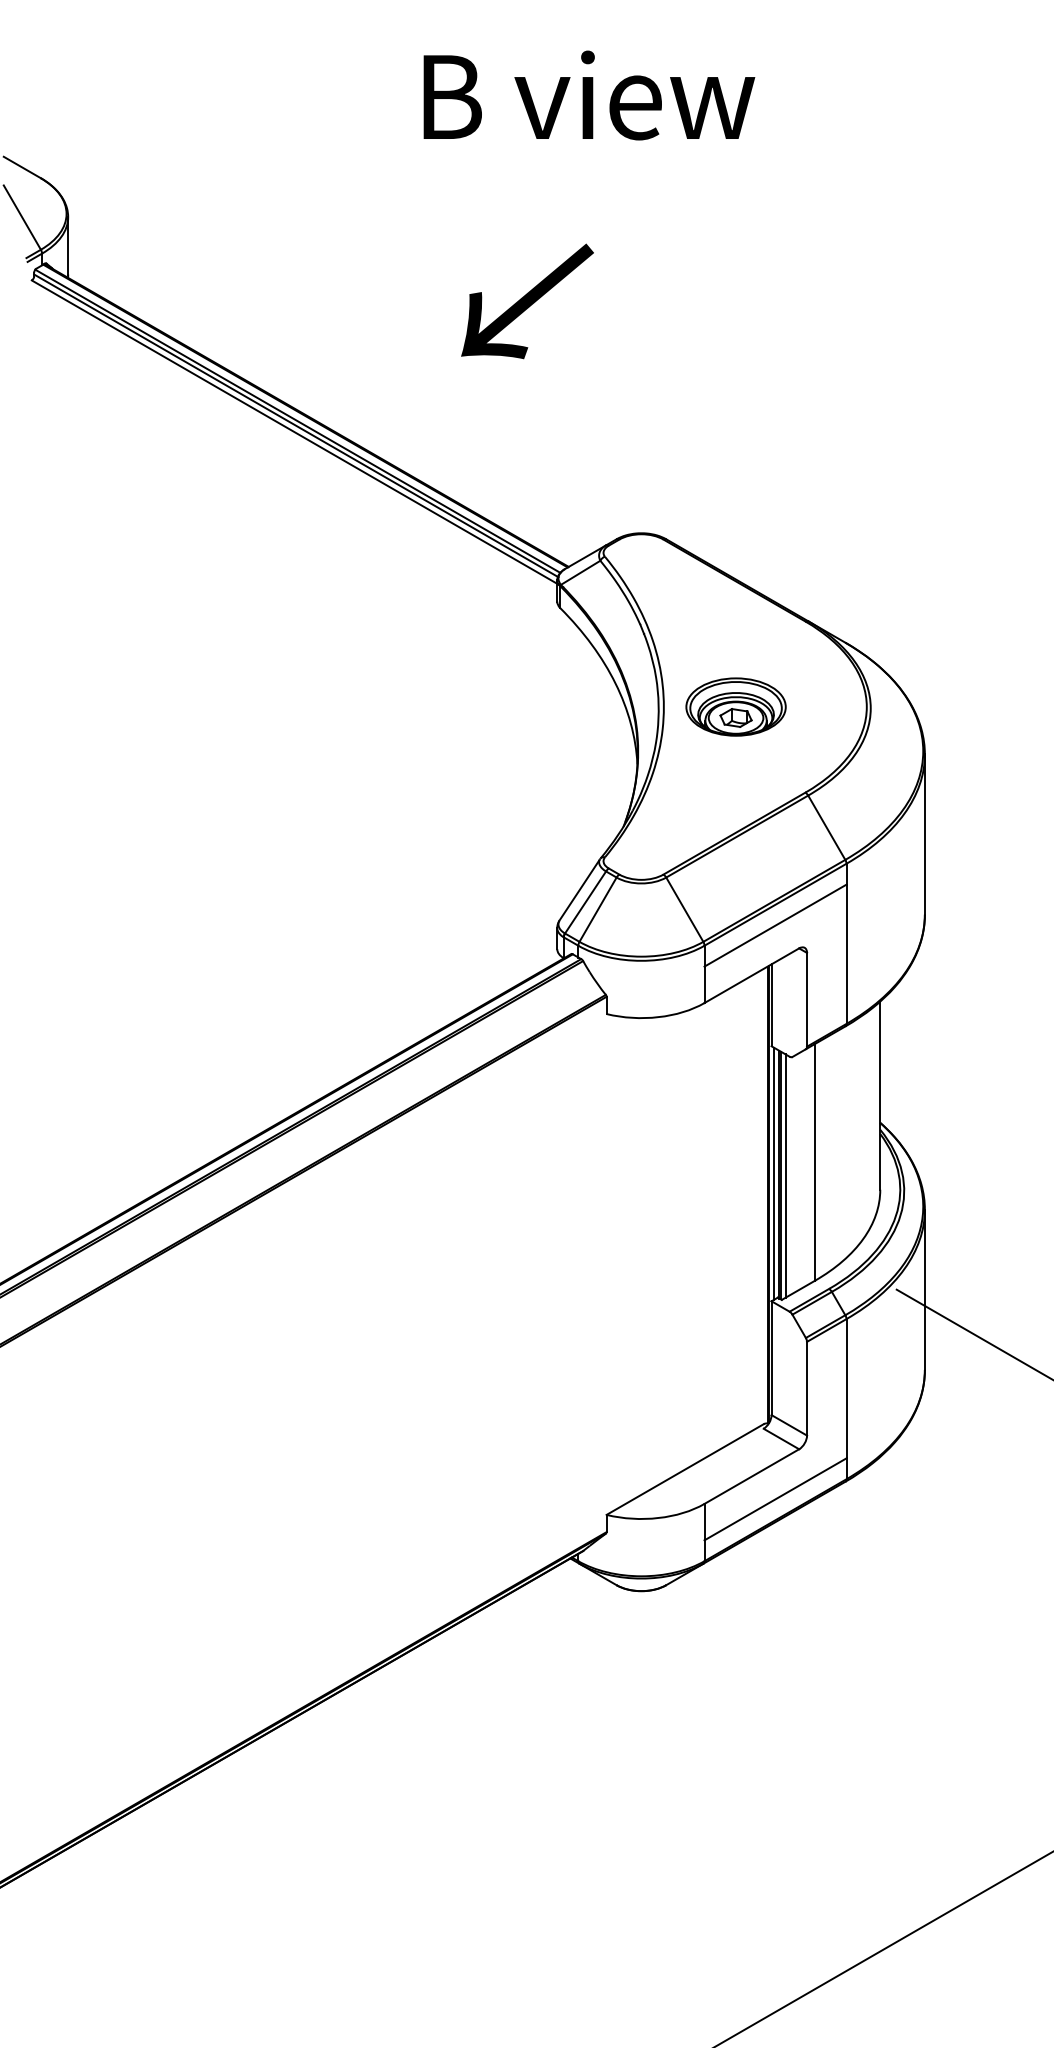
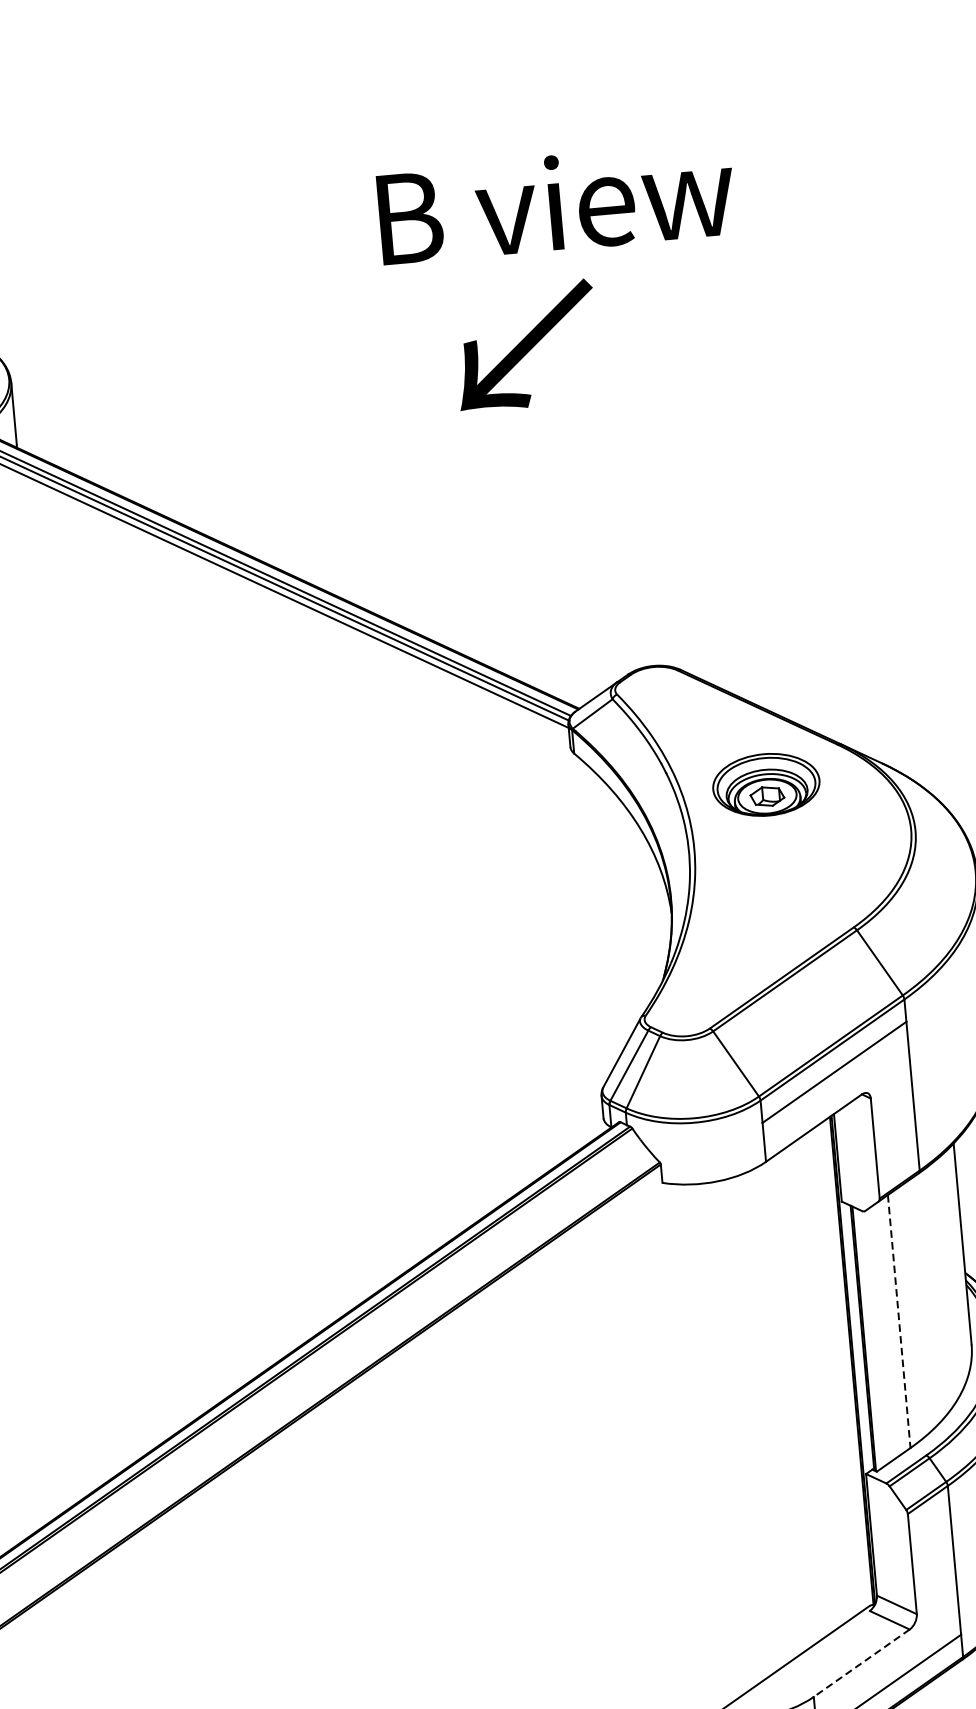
text: (527, 301) -> (526, 345), moved
part: (735, 706) -> (765, 784), moved
line: (814, 1162) -> (898, 1321), solid -> dashed
line: (773, 1173) -> (855, 1337), removed
line: (785, 1175) -> (868, 1338), removed
line: (751, 1476) -> (861, 1663), solid -> dashed

